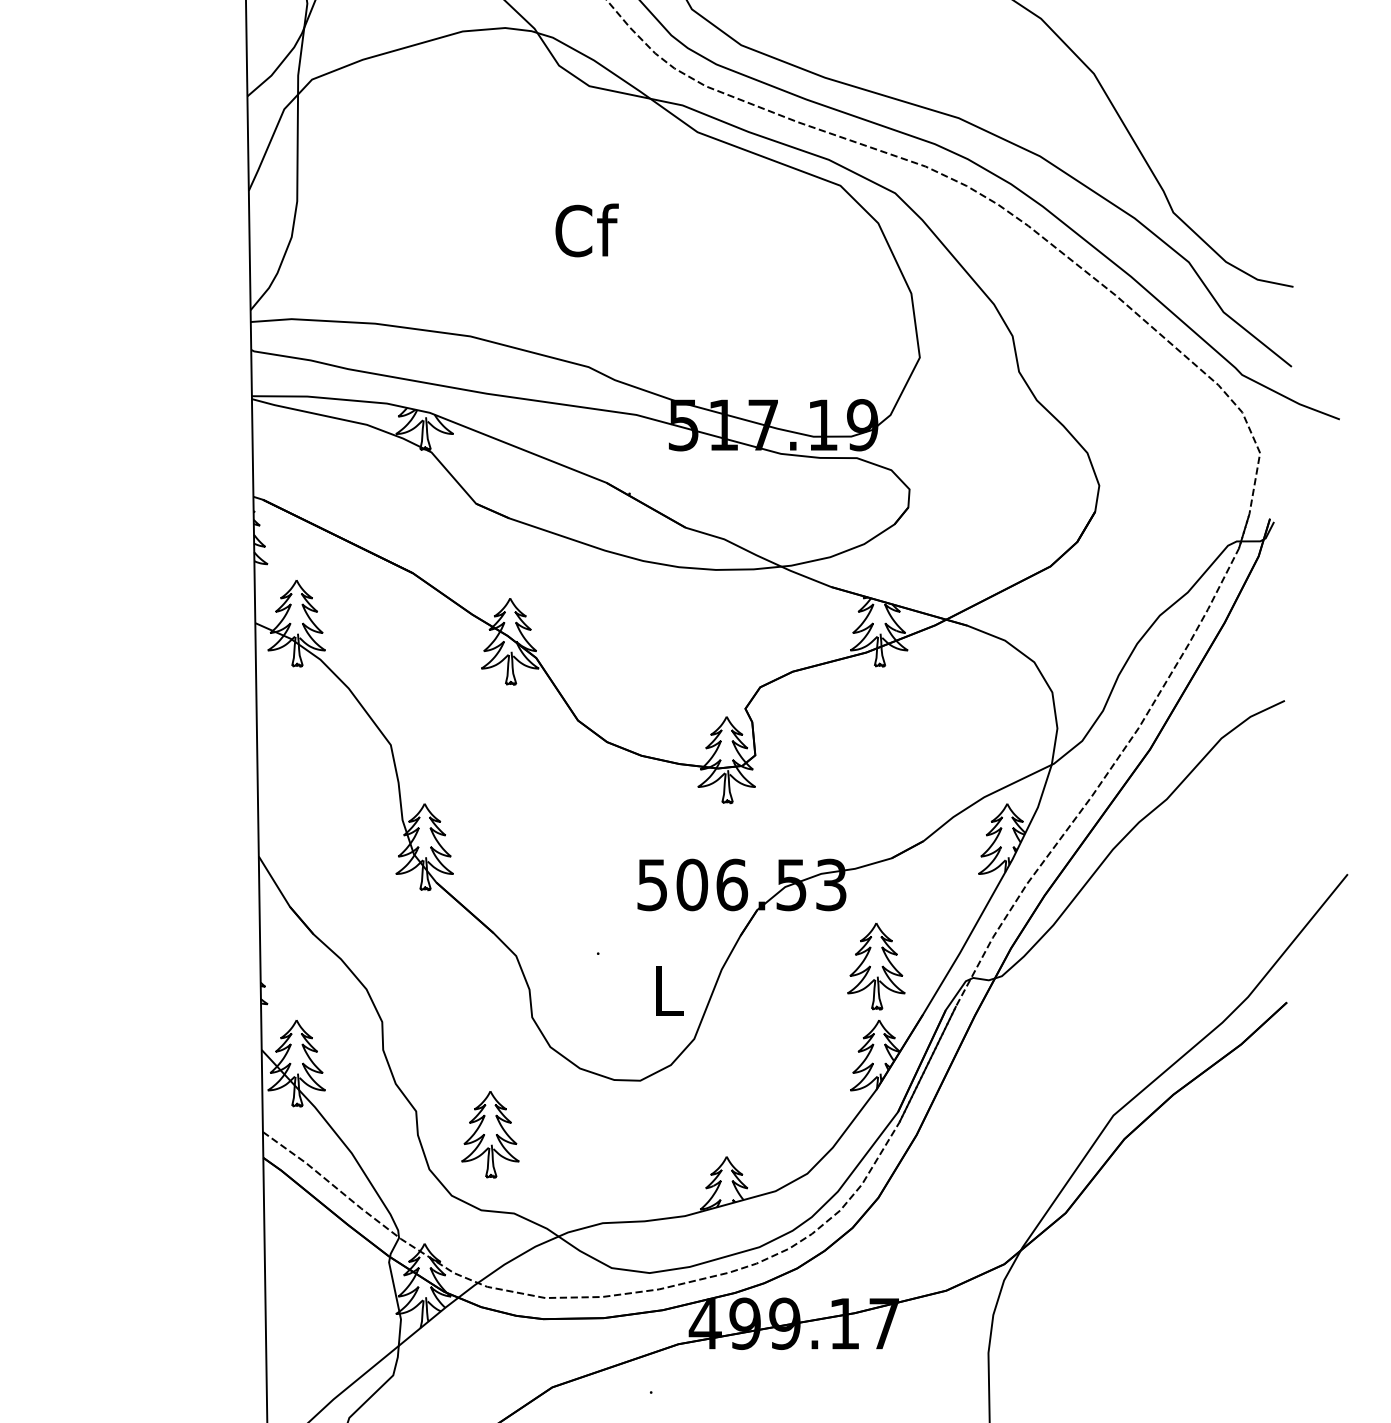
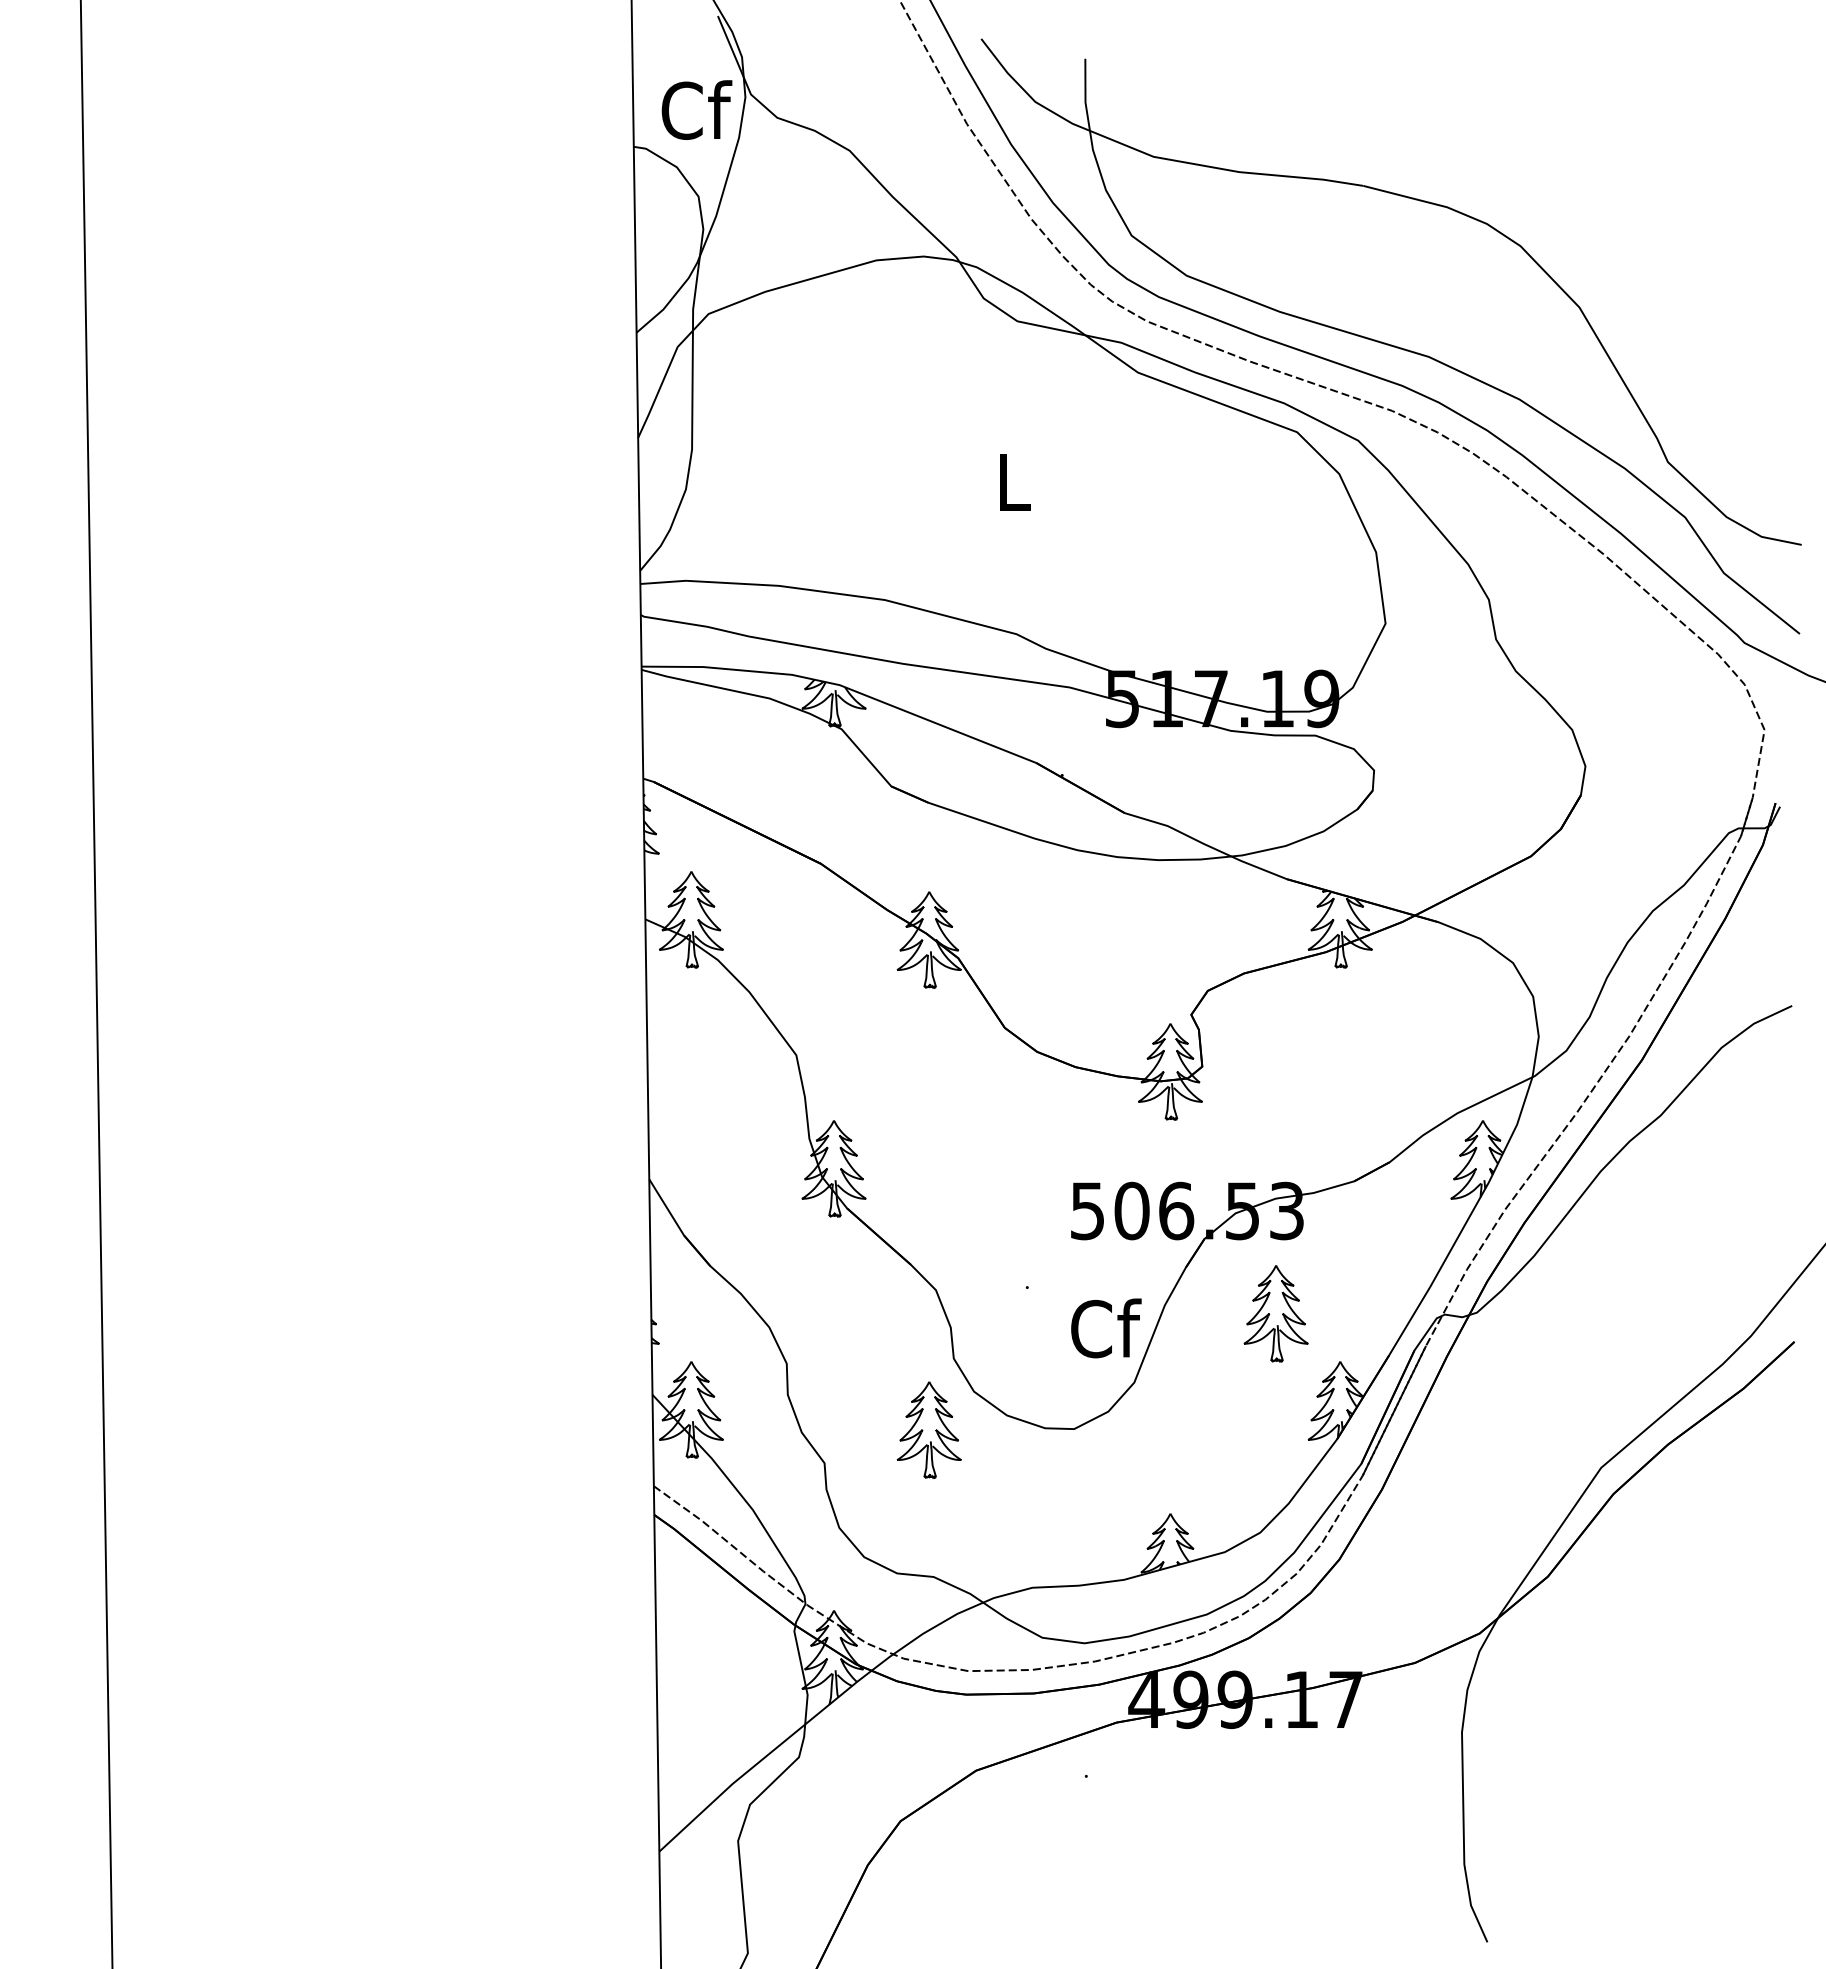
text: (586, 229) -> (1014, 481), Cf -> L
part: (875, 966) -> (1275, 1313), moved
text: (669, 990) -> (1106, 1328), L -> Cf
part: (489, 1134) -> (928, 1429), moved

